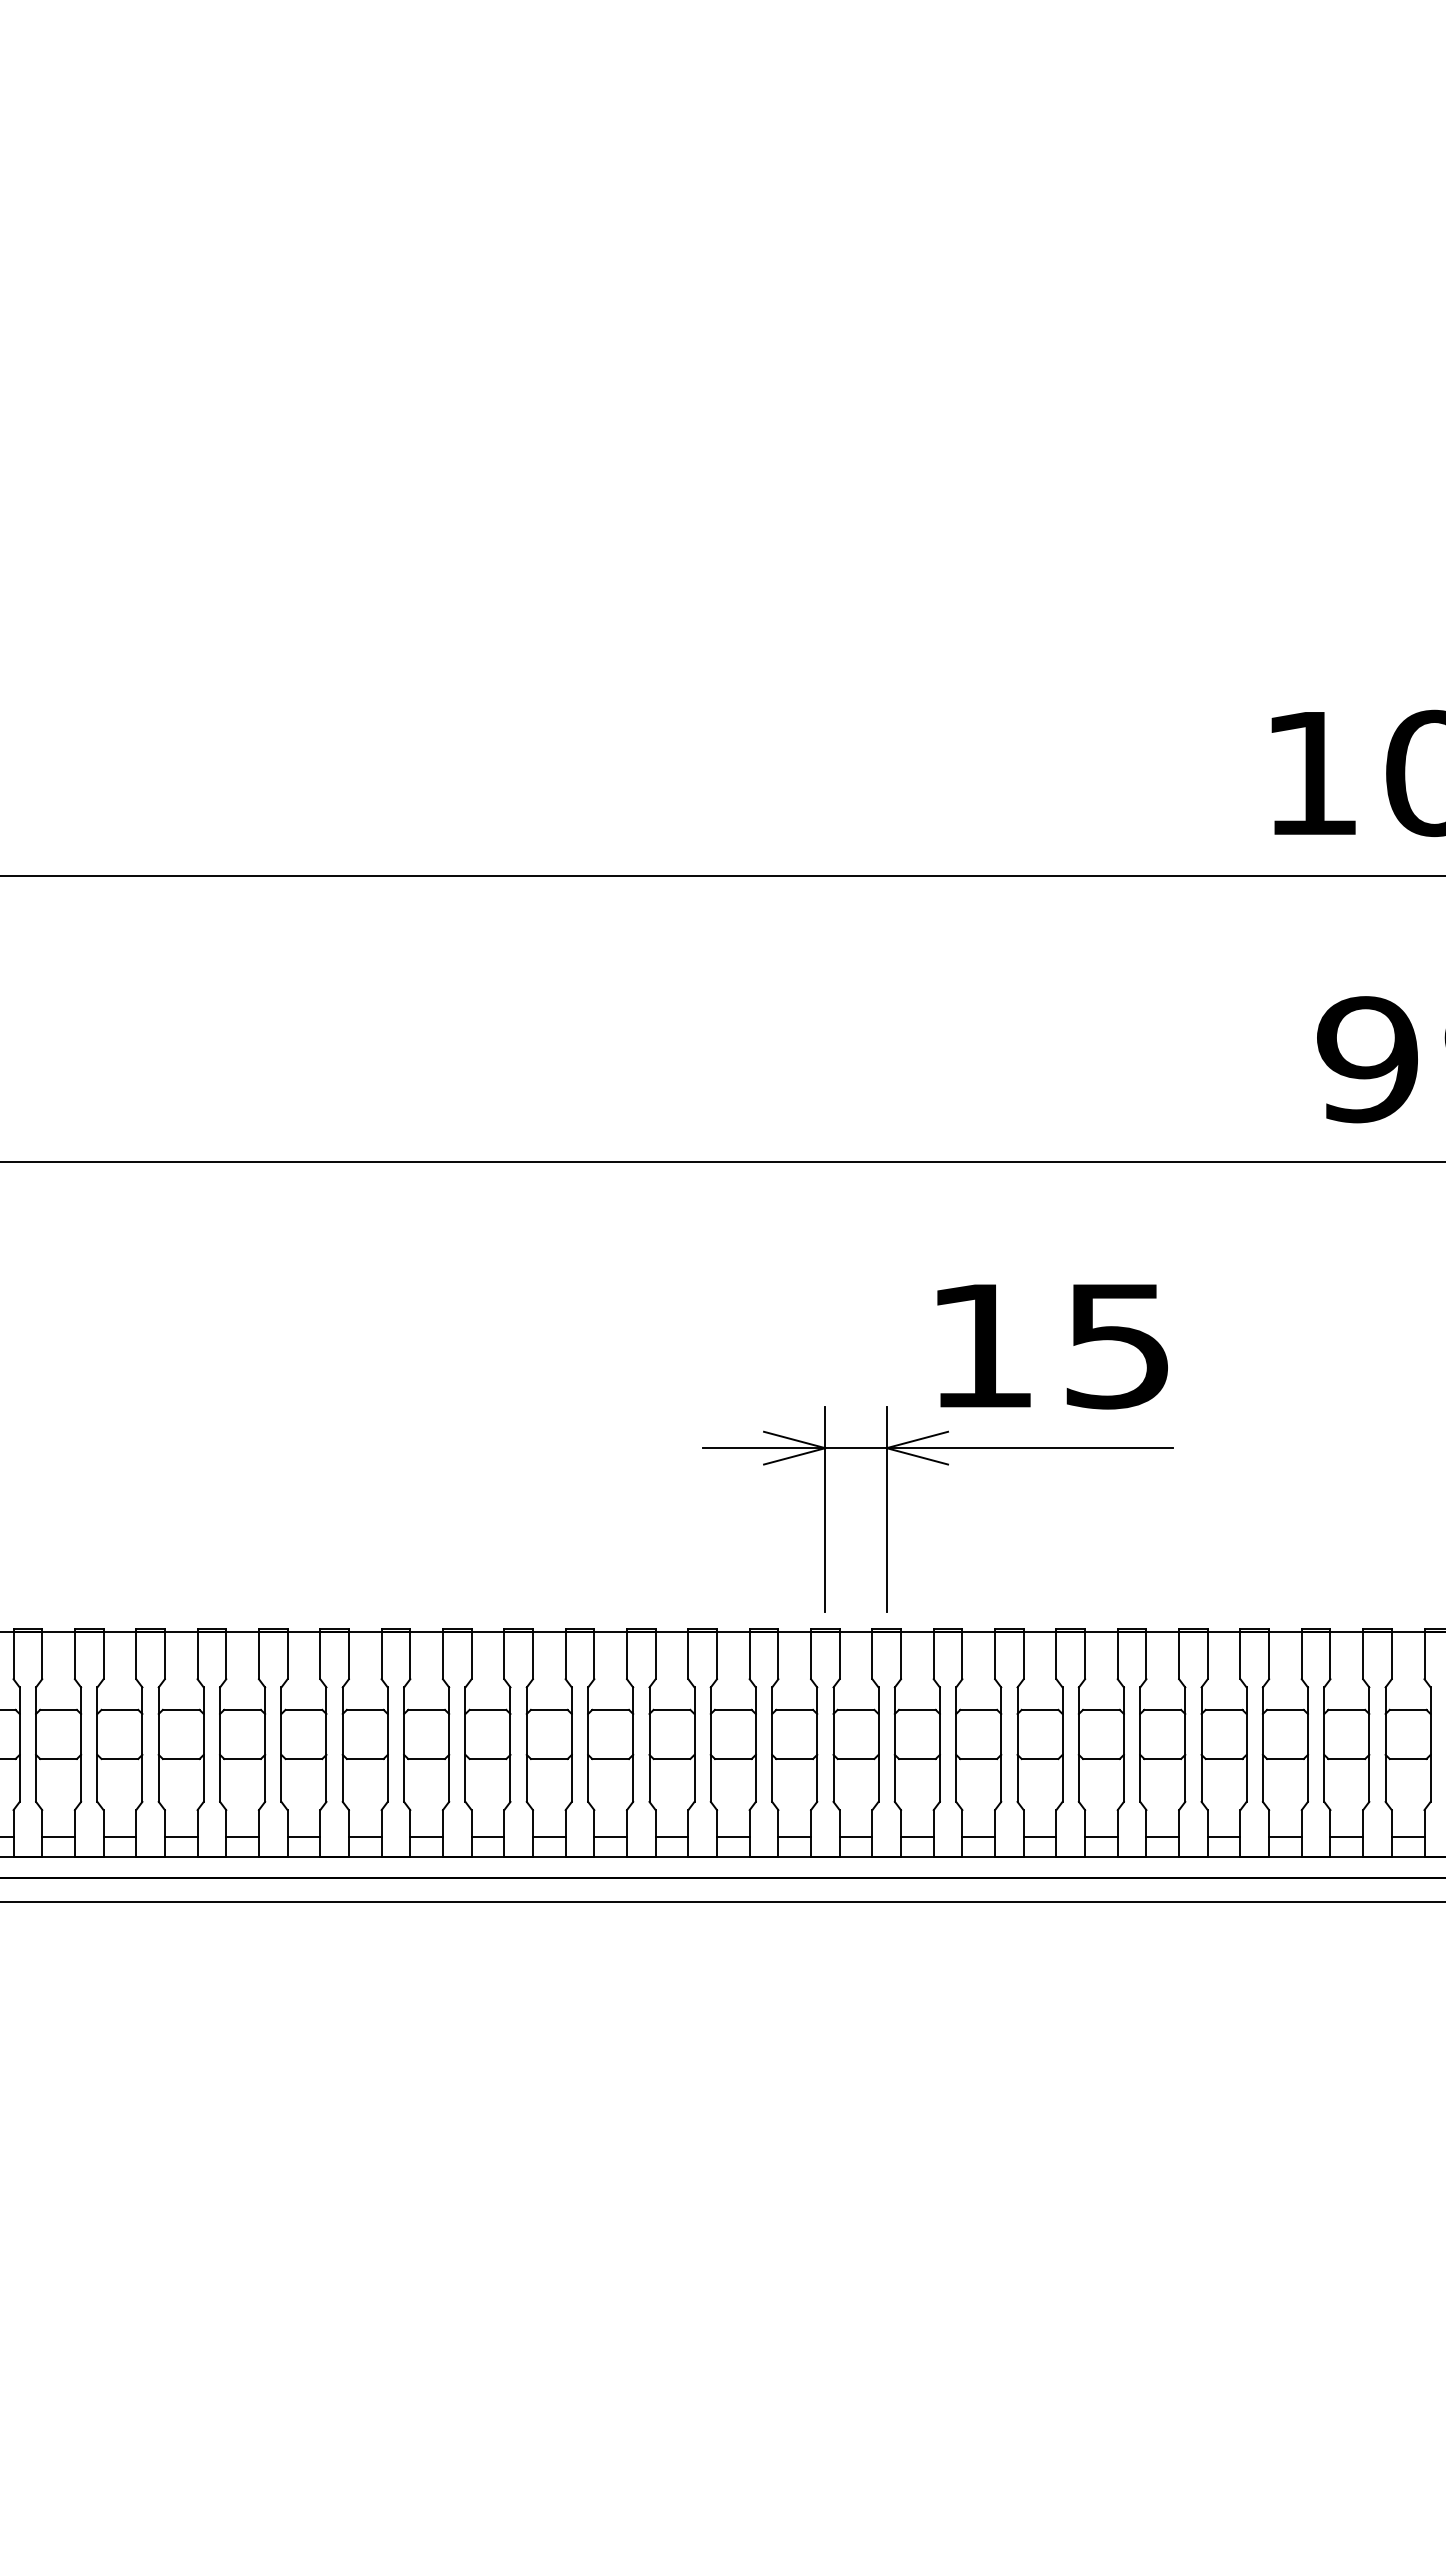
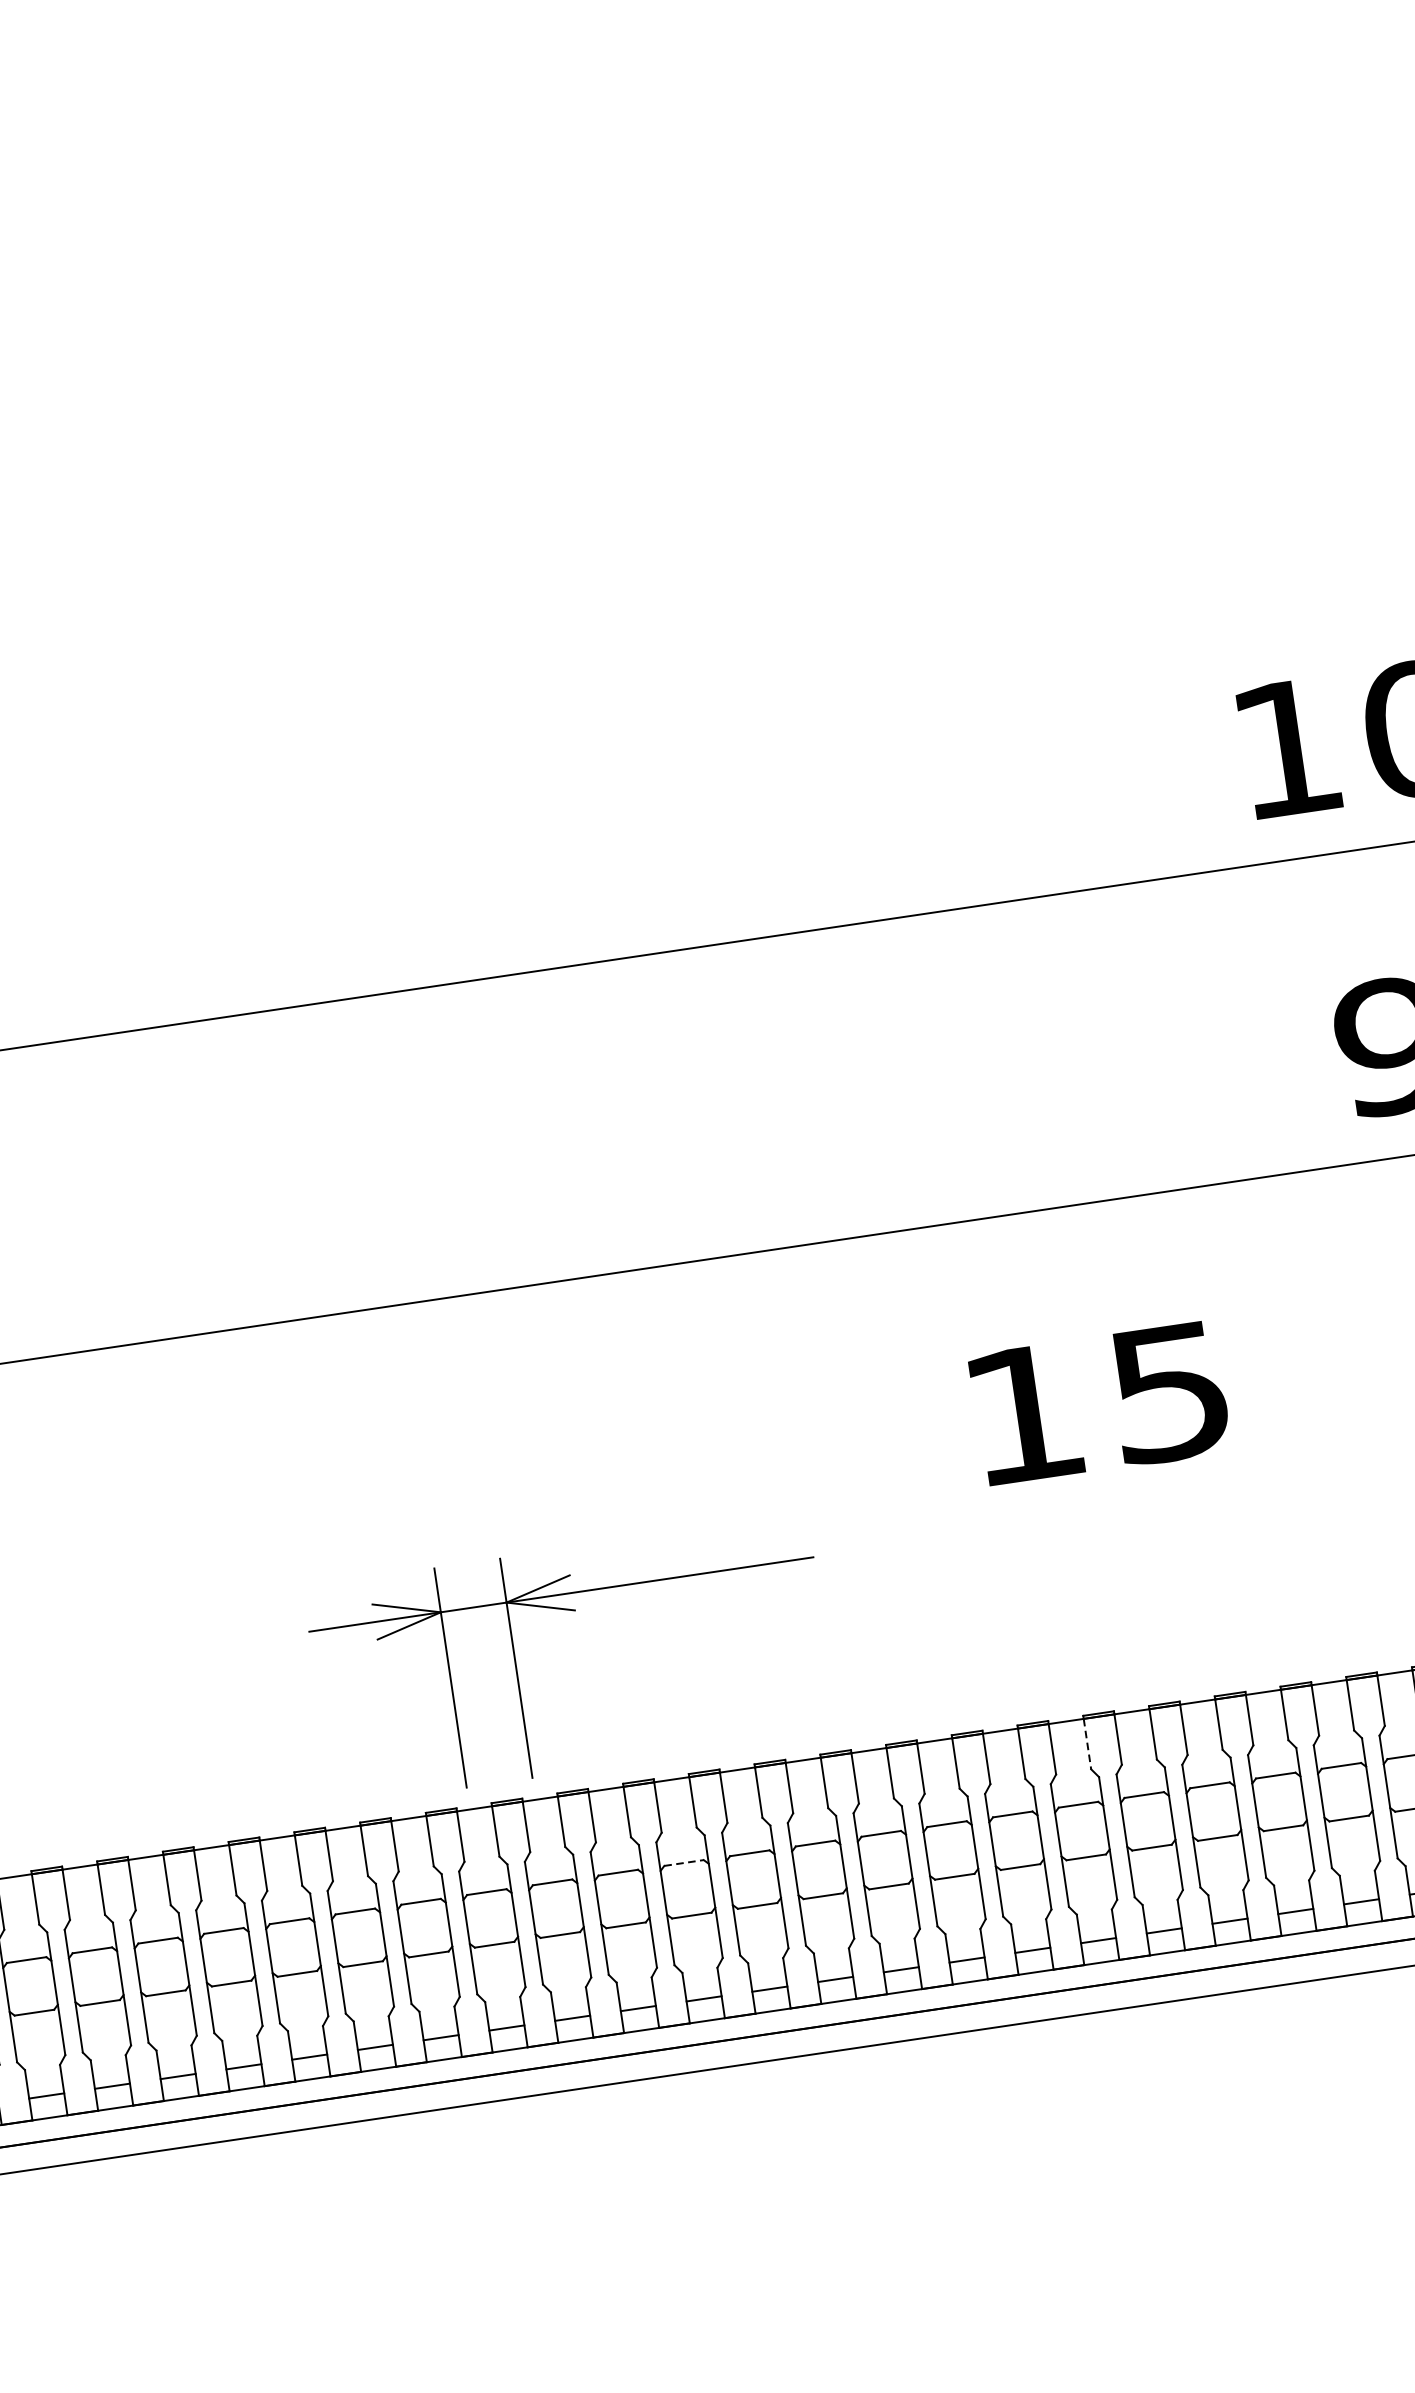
part: (947, 1465) -> (574, 1611), moved
line: (995, 1655) -> (1087, 1743), solid -> dashed
line: (611, 1709) -> (684, 1862), solid -> dashed

